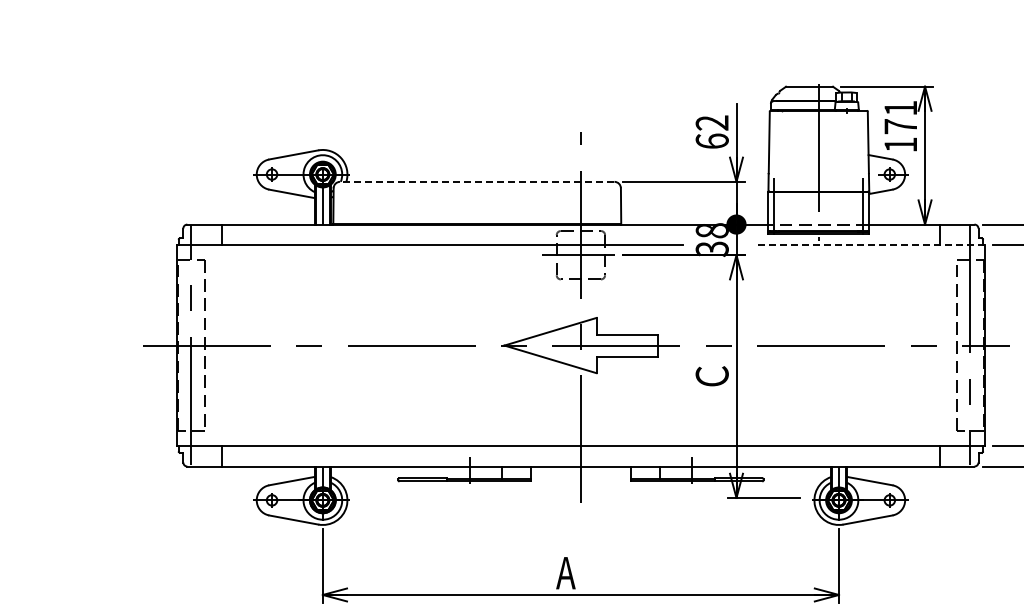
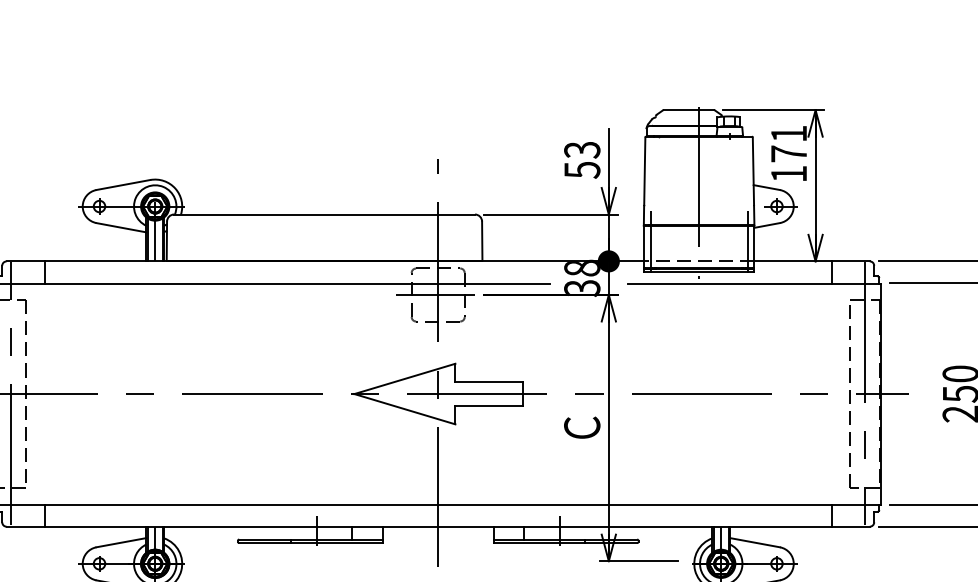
text: (711, 132) -> (581, 160), 62 -> 53
line: (476, 181) -> (323, 214), dashed -> solid
line: (868, 244) -> (753, 283), dashed -> solid

